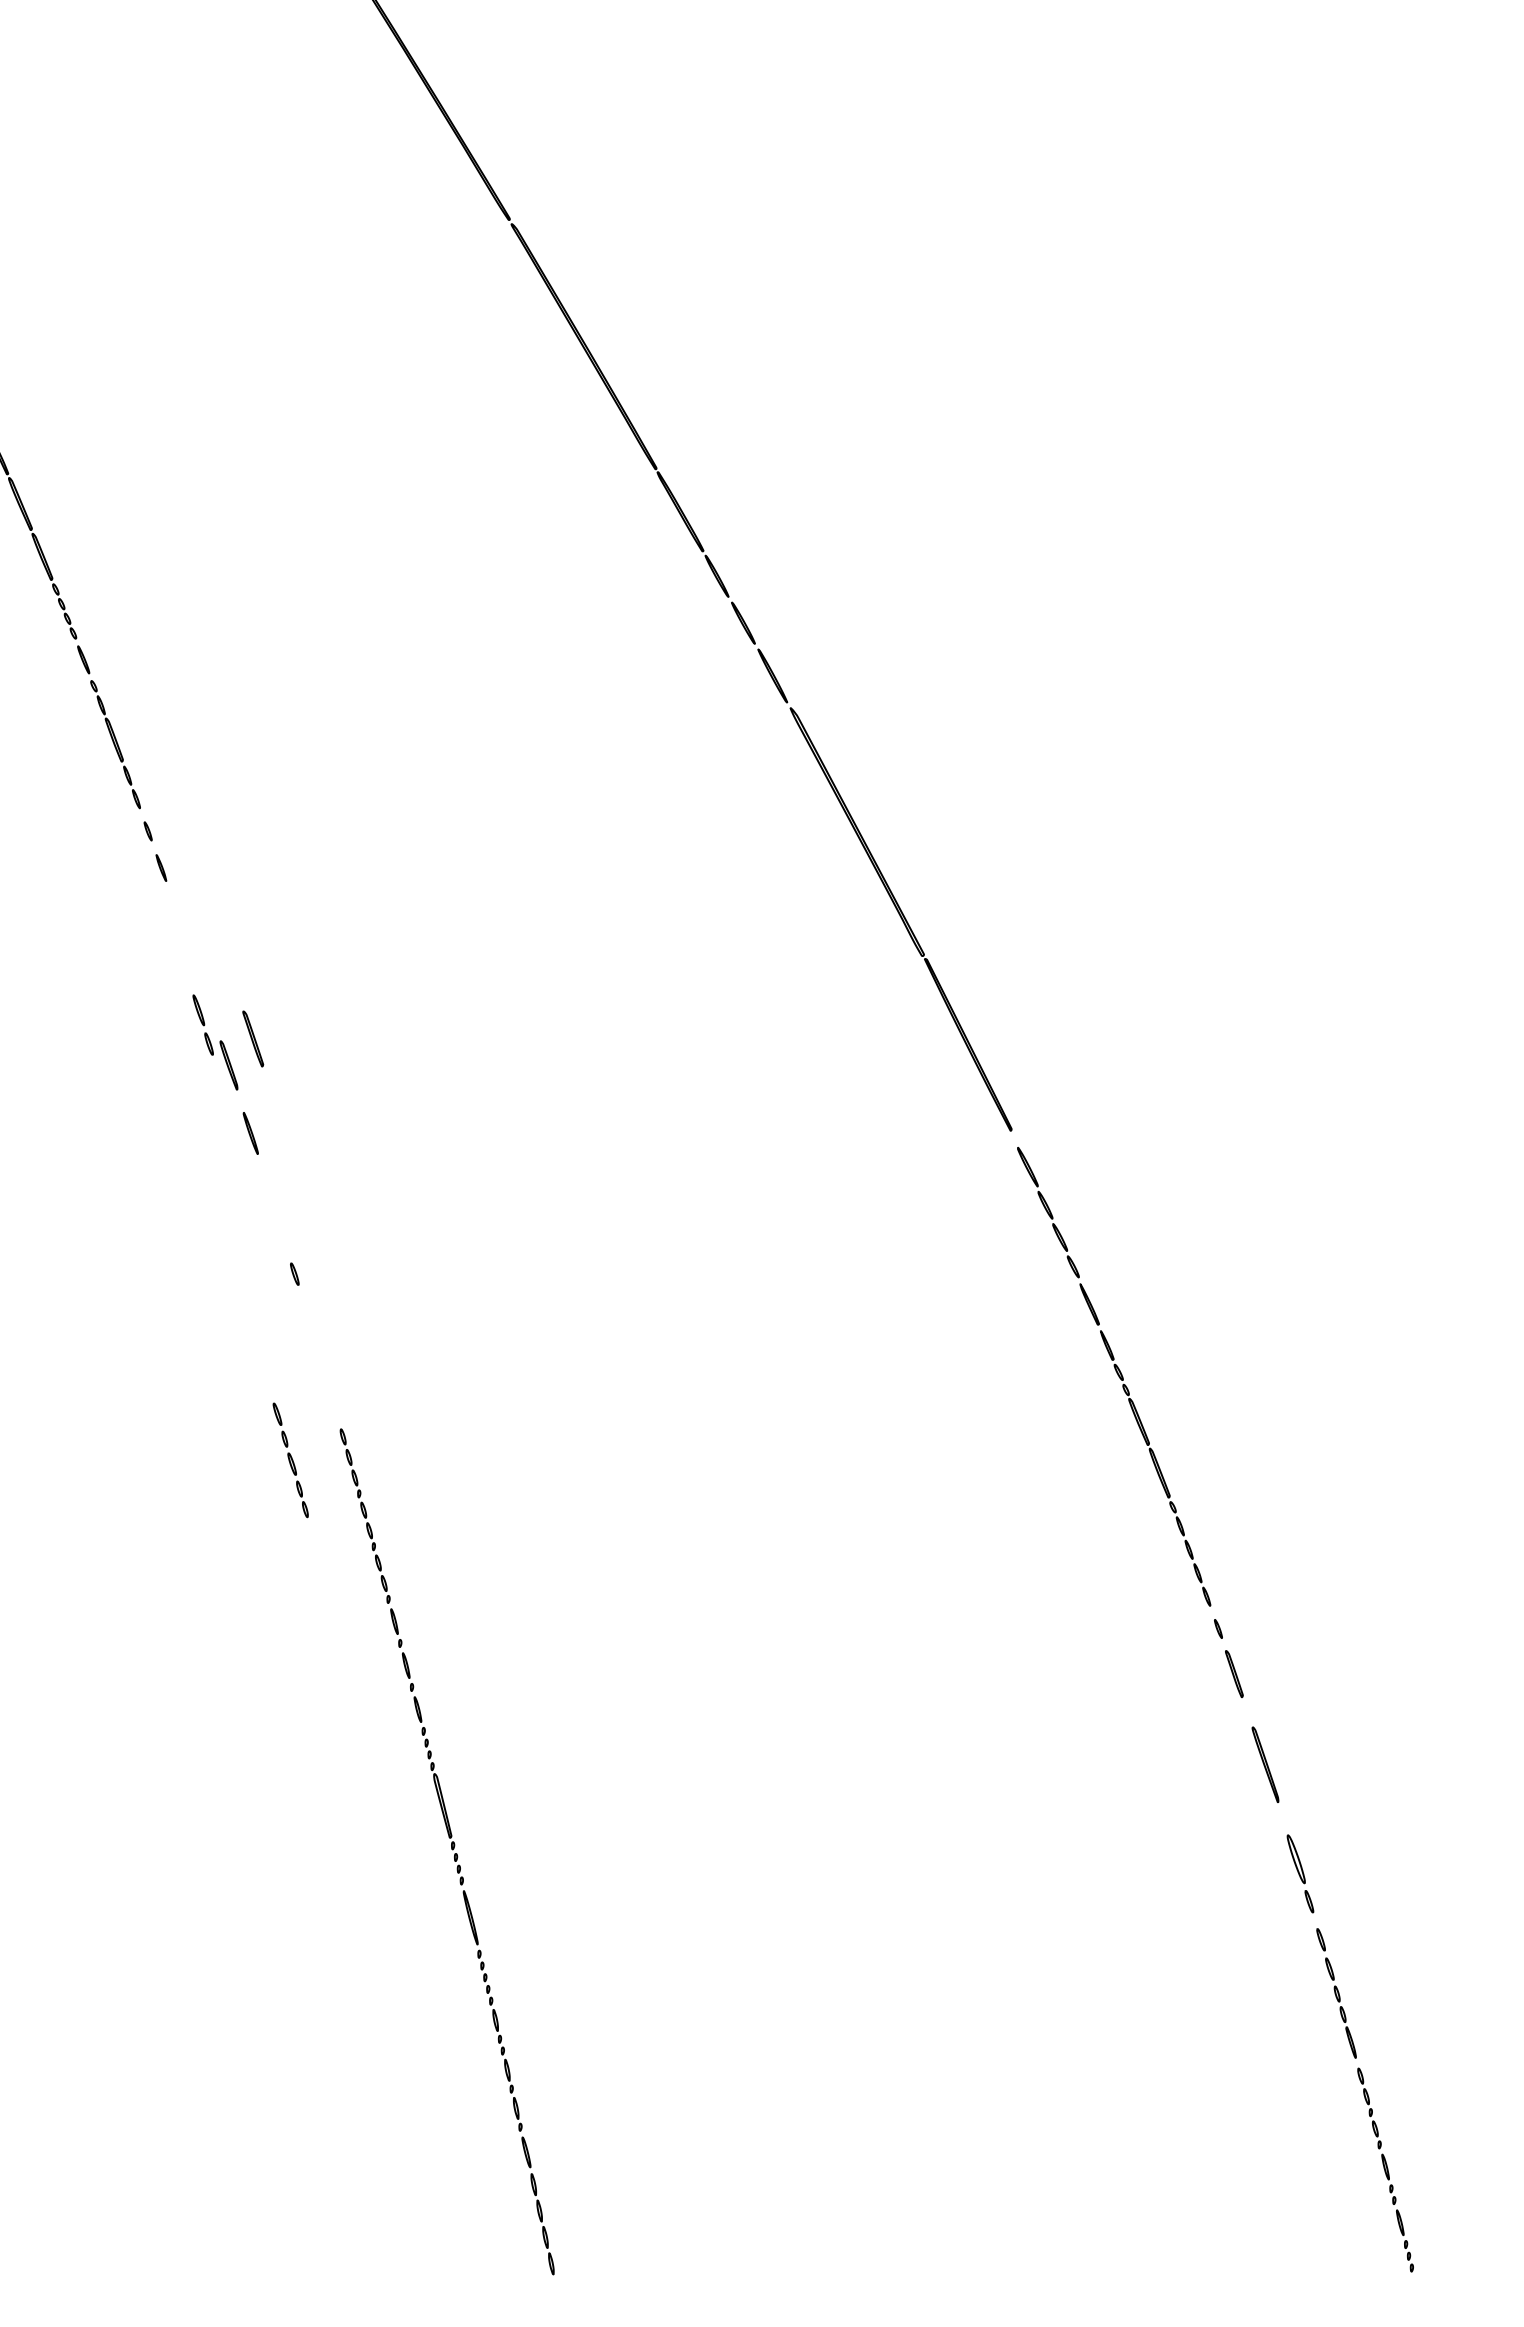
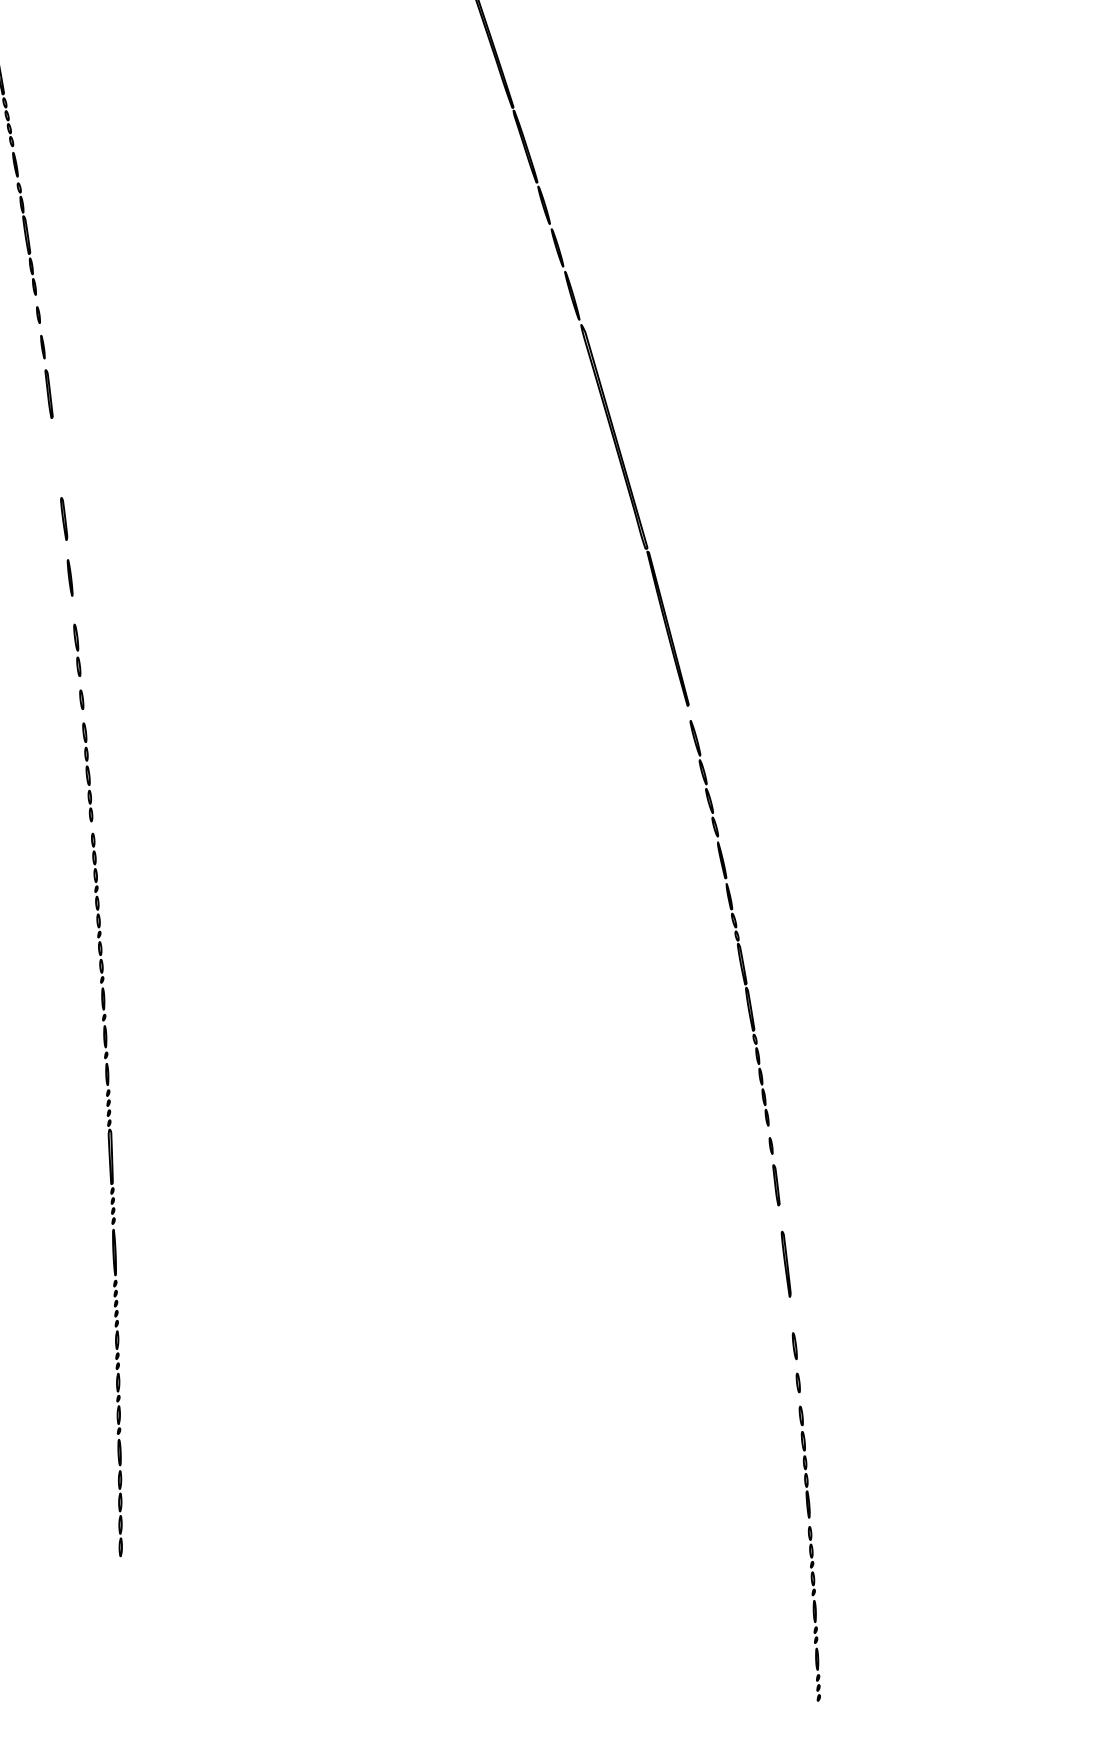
part: (202, 1024) -> (76, 649), moved
part: (253, 1038) -> (49, 393), moved
part: (290, 1460) -> (87, 772), moved
part: (1295, 1858) -> (794, 1345), size x0.62

